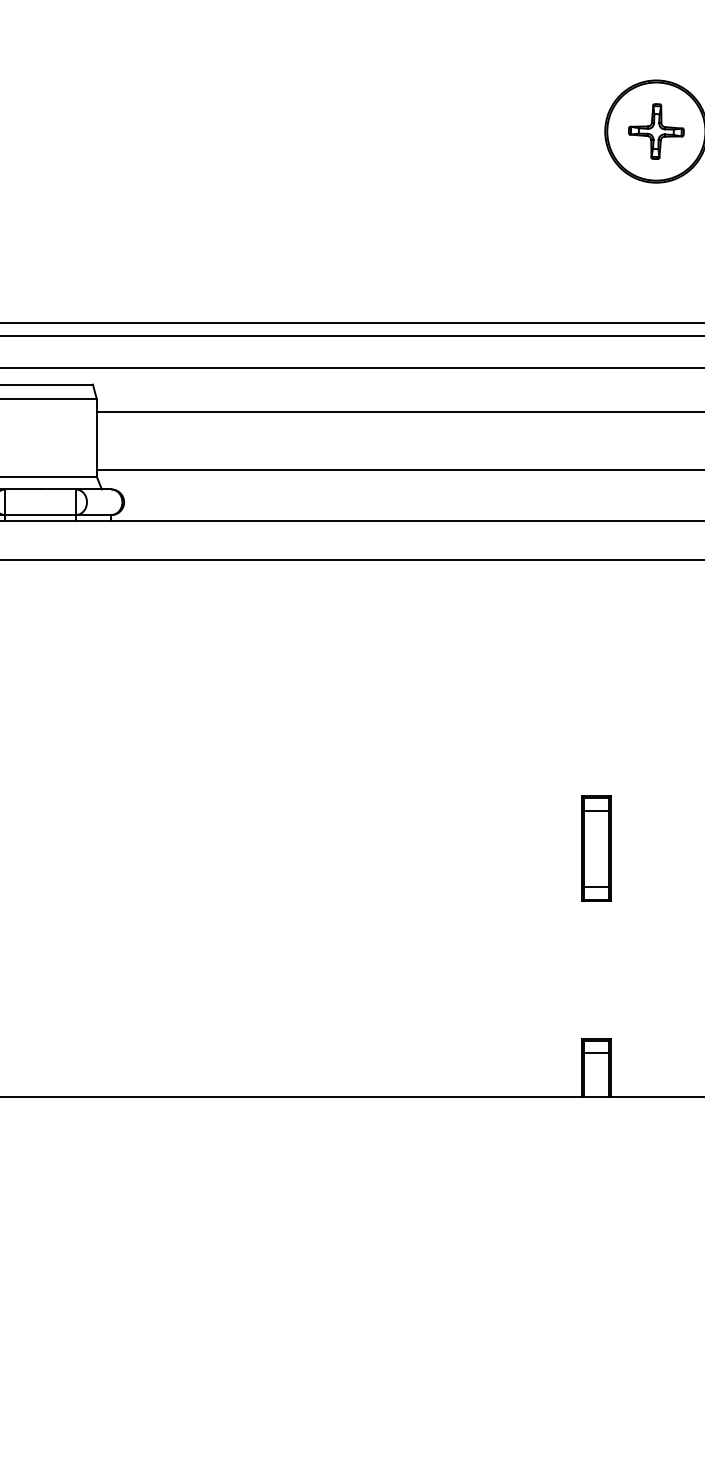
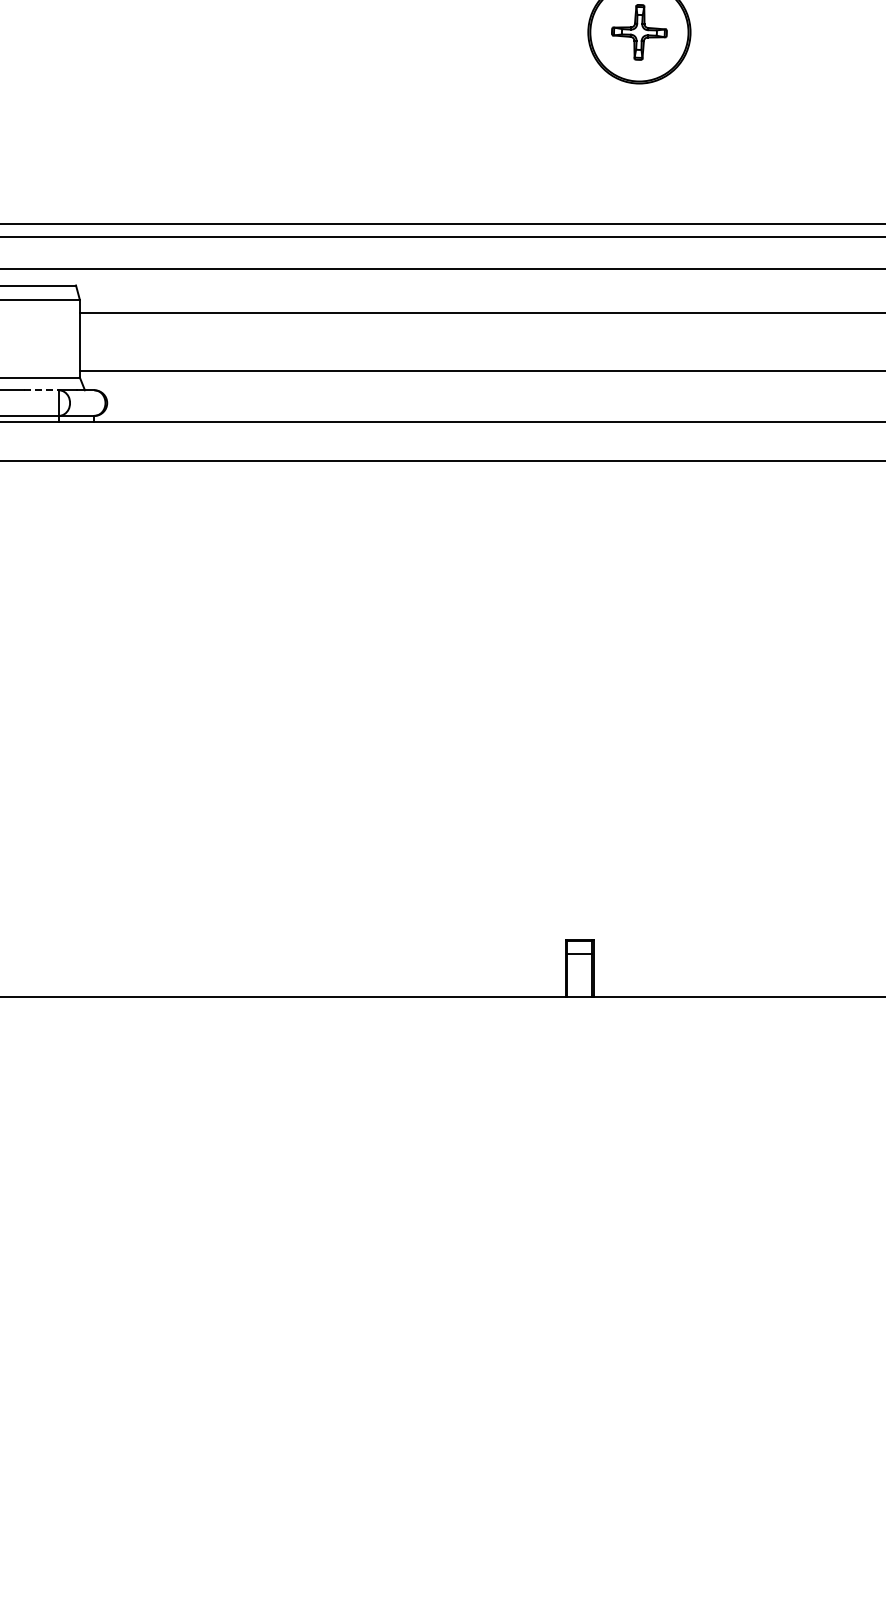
line: (58, 489) -> (41, 390), solid -> dashed
part: (596, 848) -> (579, 749), removed

